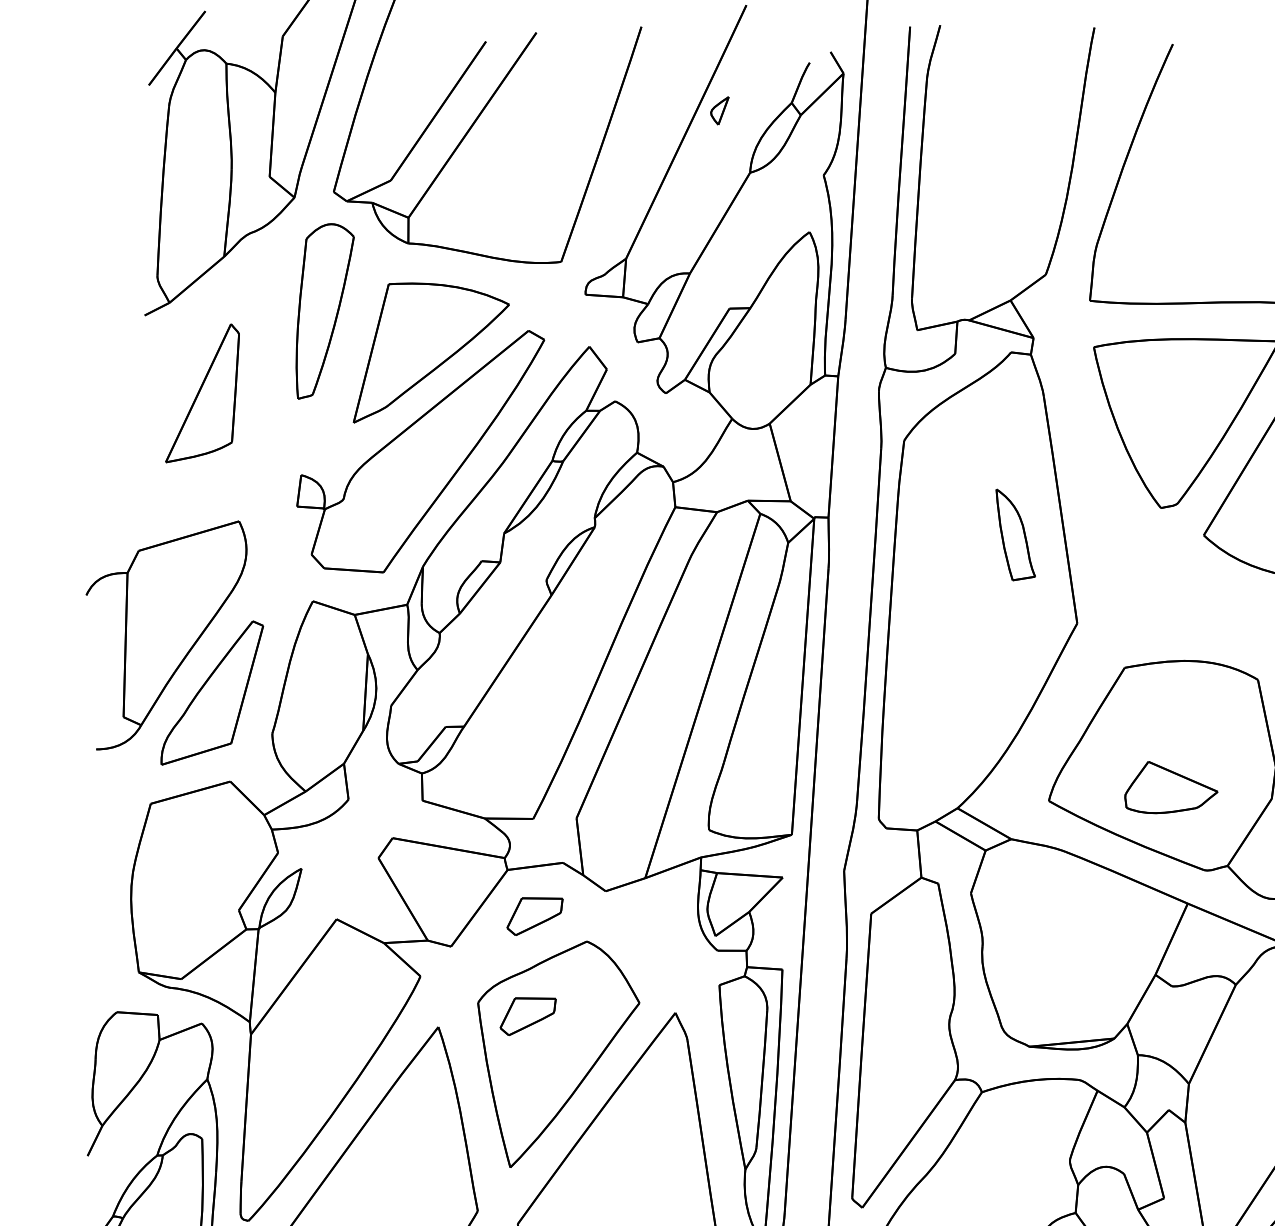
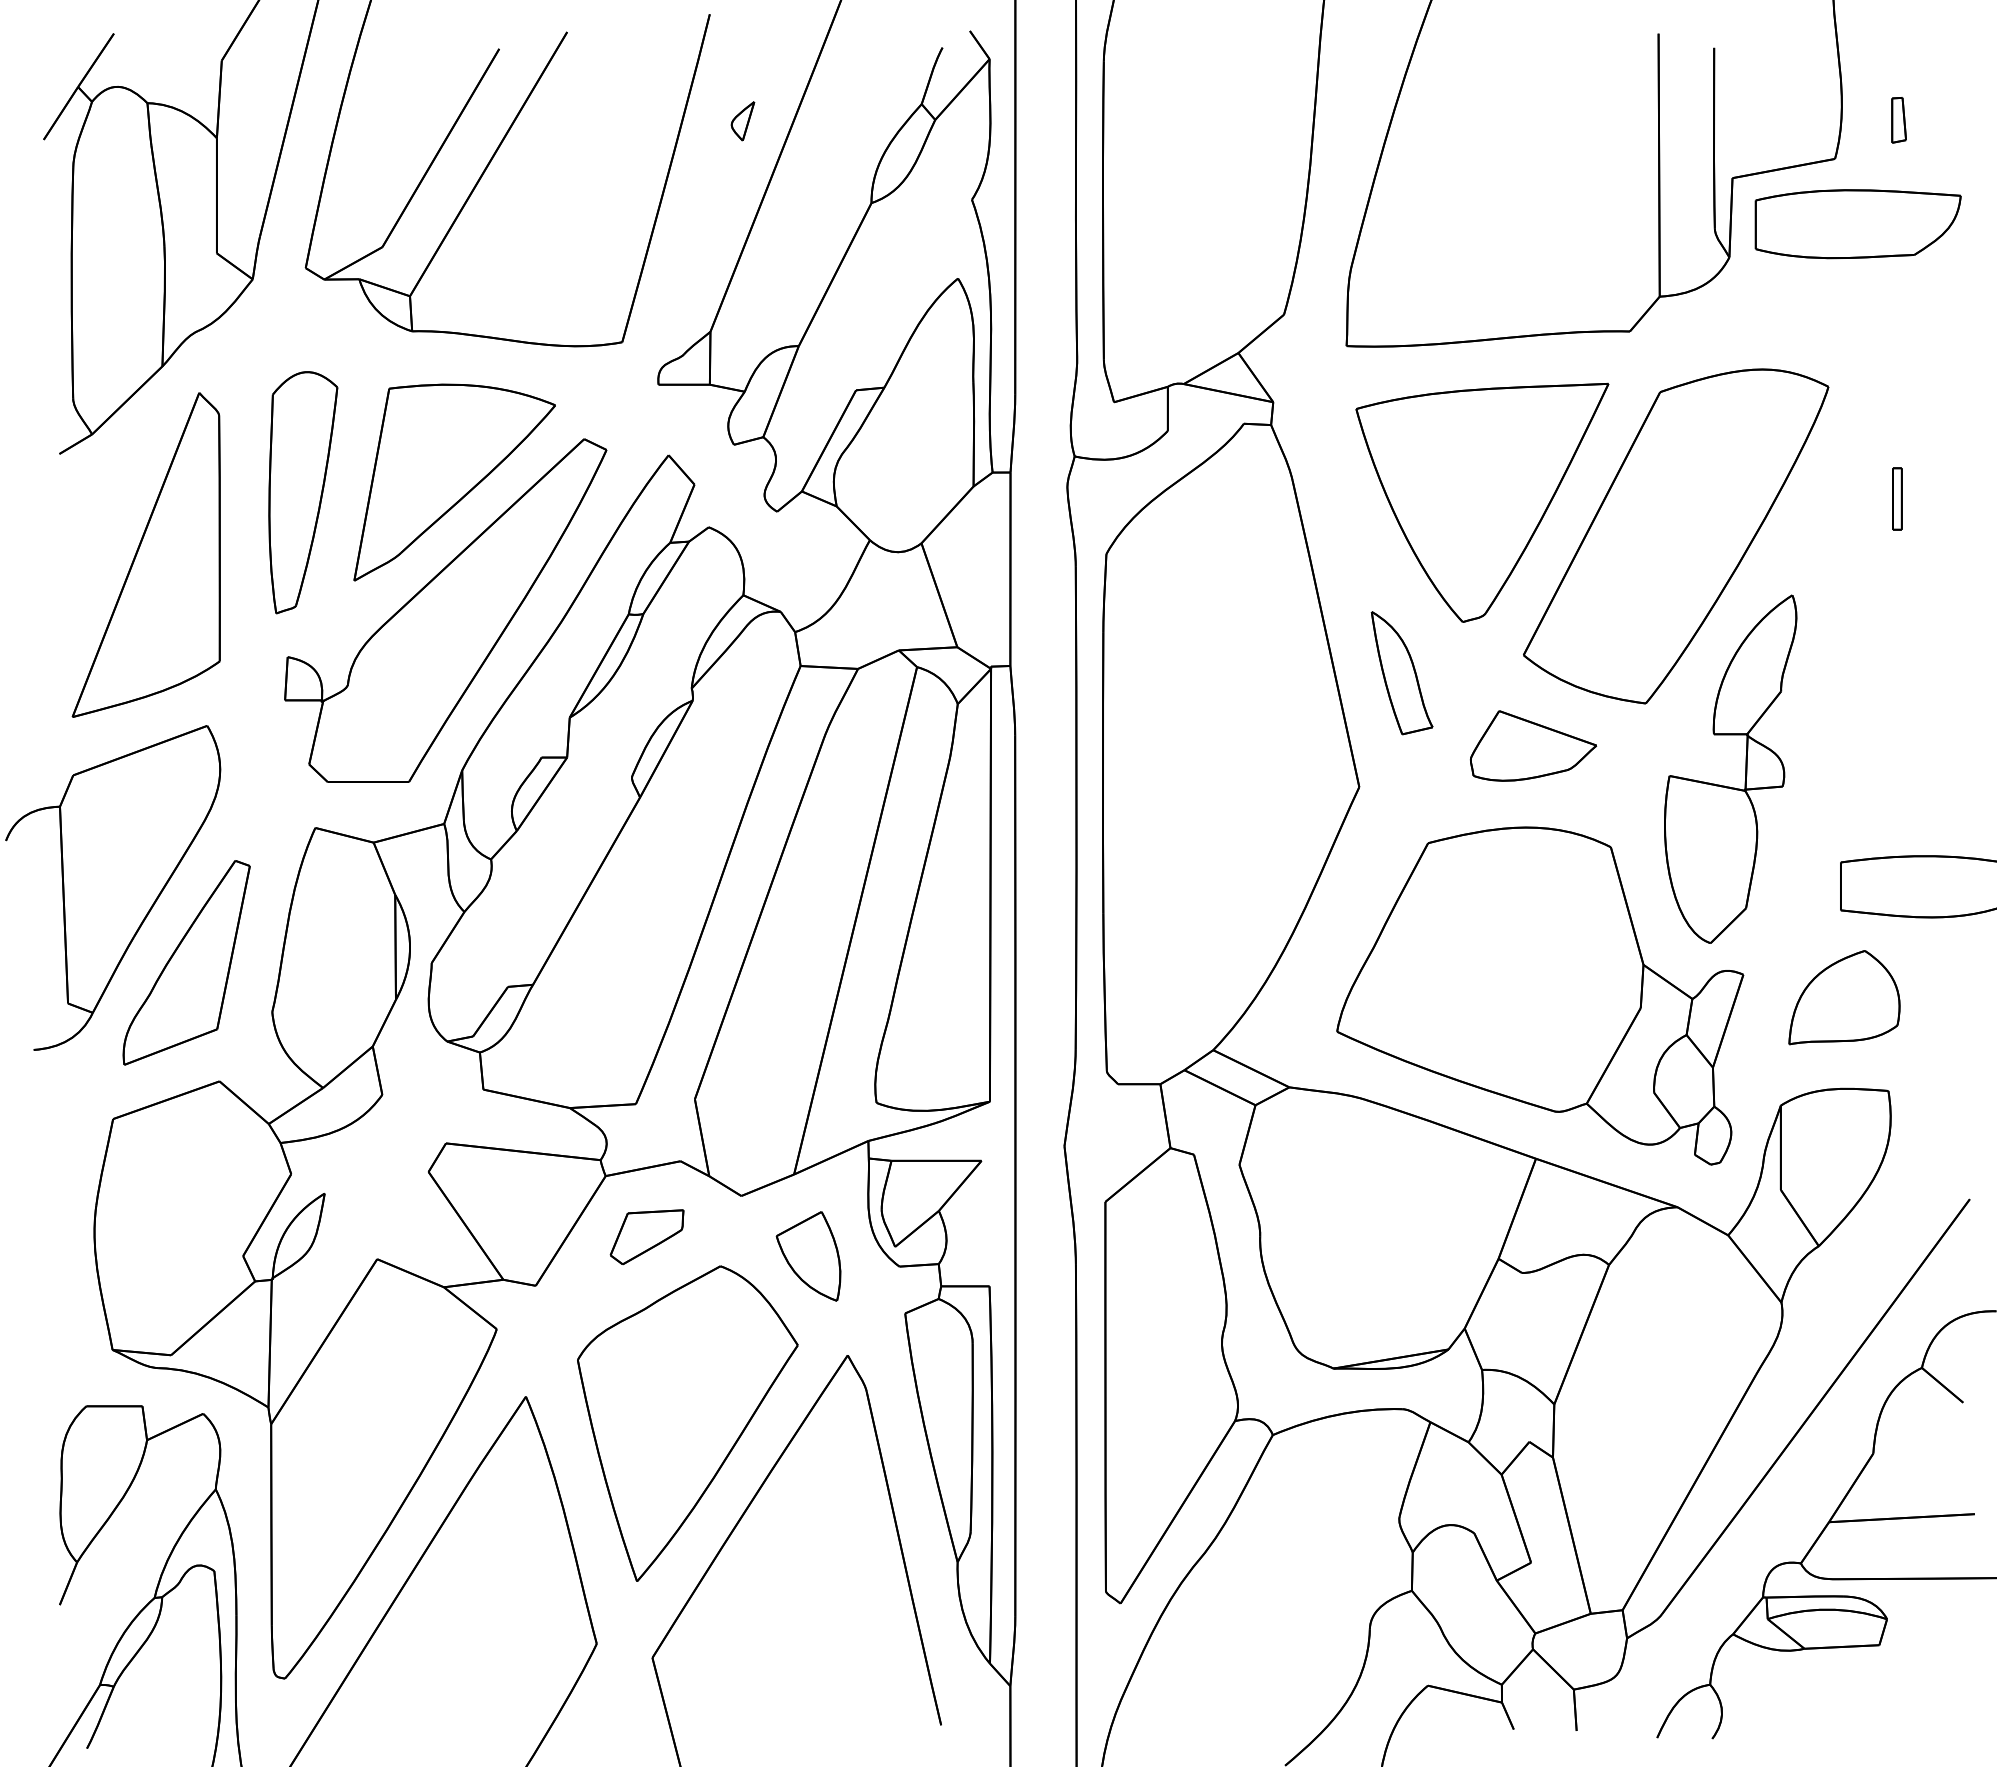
part: (719, 110) -> (742, 121), moved
part: (323, 311) -> (303, 492), moved
part: (202, 393) -> (145, 554), size x1.67
part: (1015, 535) -> (1401, 673), moved
part: (1171, 788) -> (1533, 745), moved
part: (651, 938) -> (808, 1256), added
part: (527, 1016) -> (646, 1374), removed

